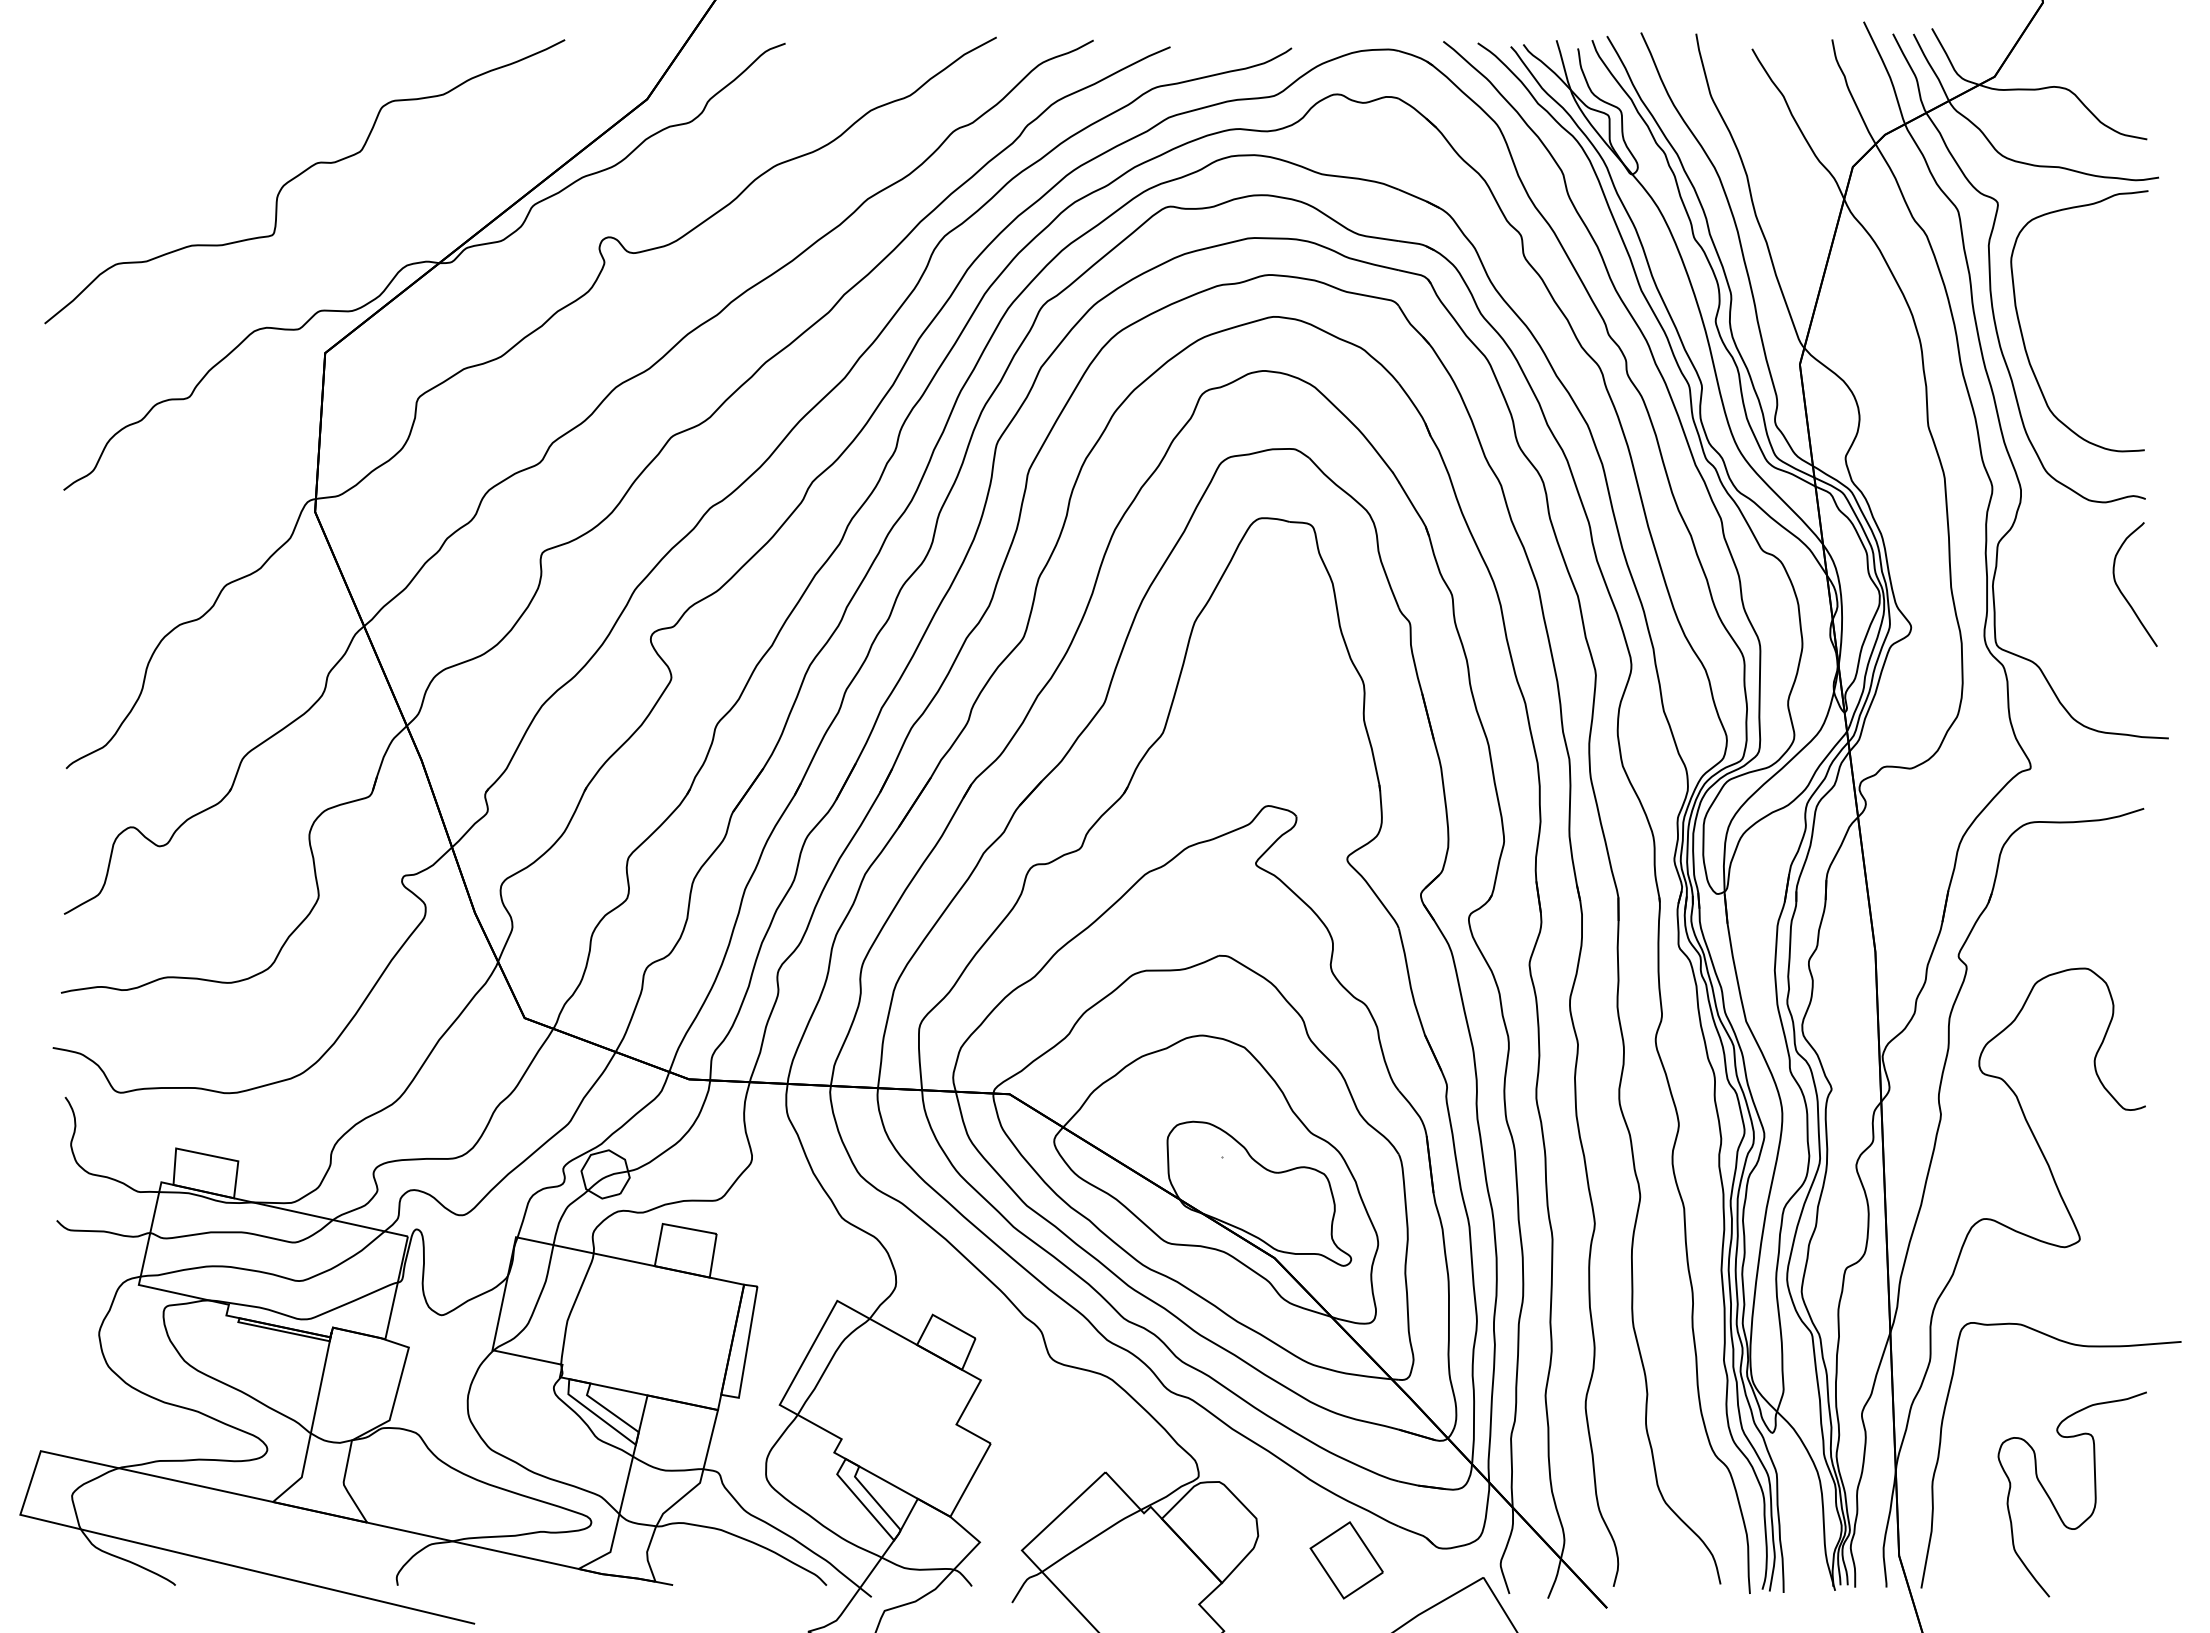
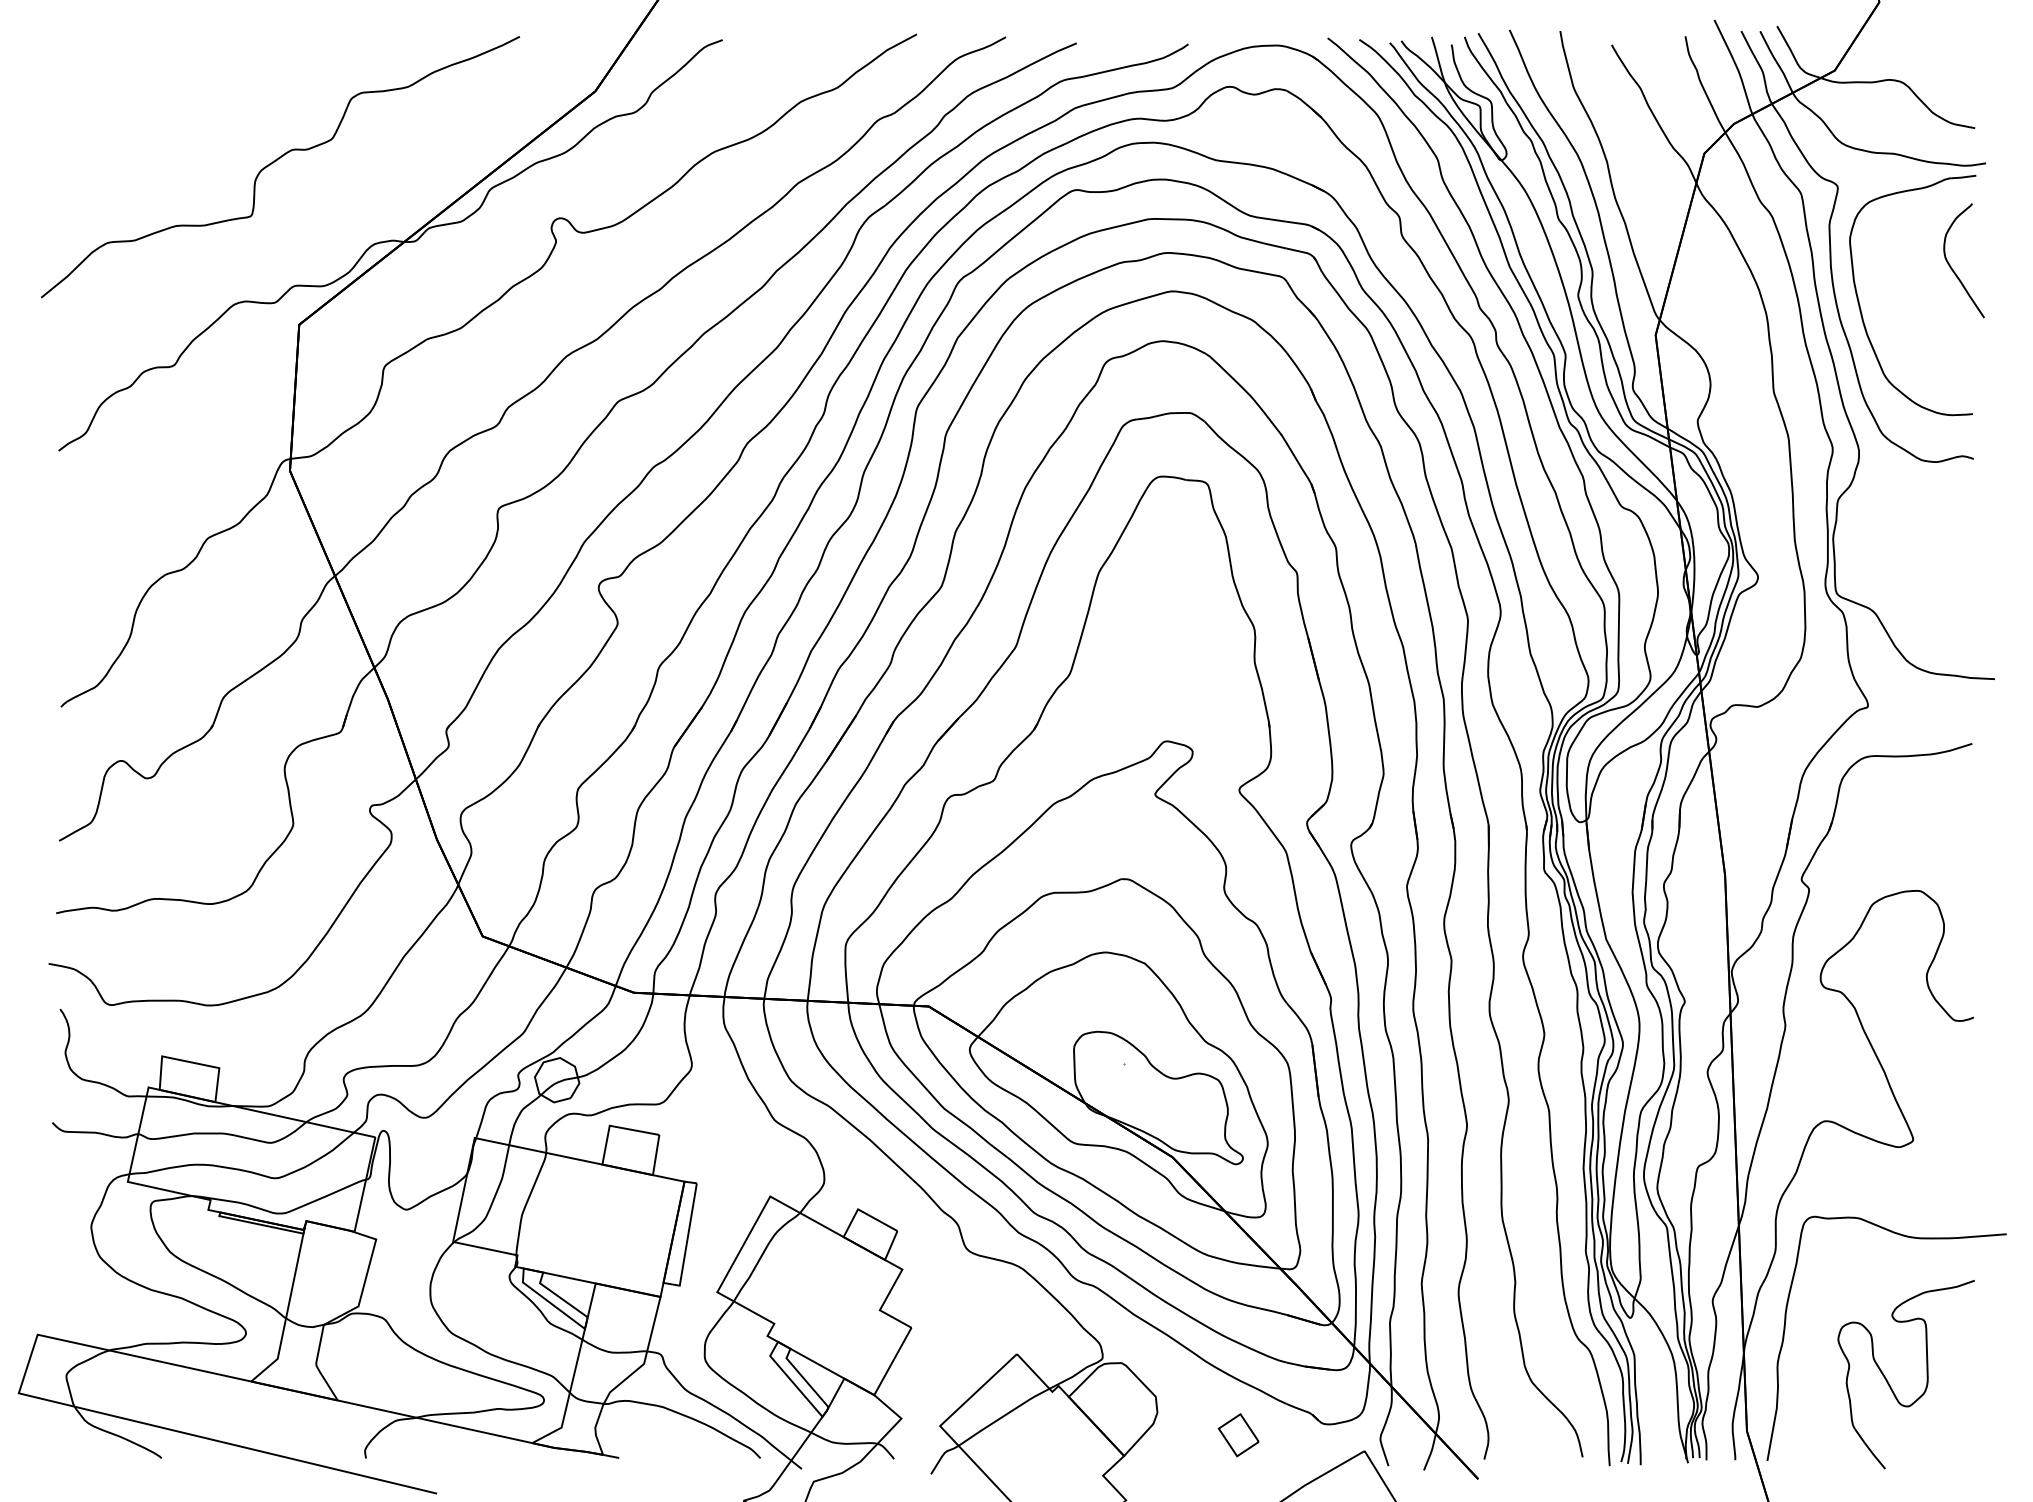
curve: (2122, 592) -> (1952, 268), moved
part: (1346, 1560) -> (1238, 1435), size x0.6

